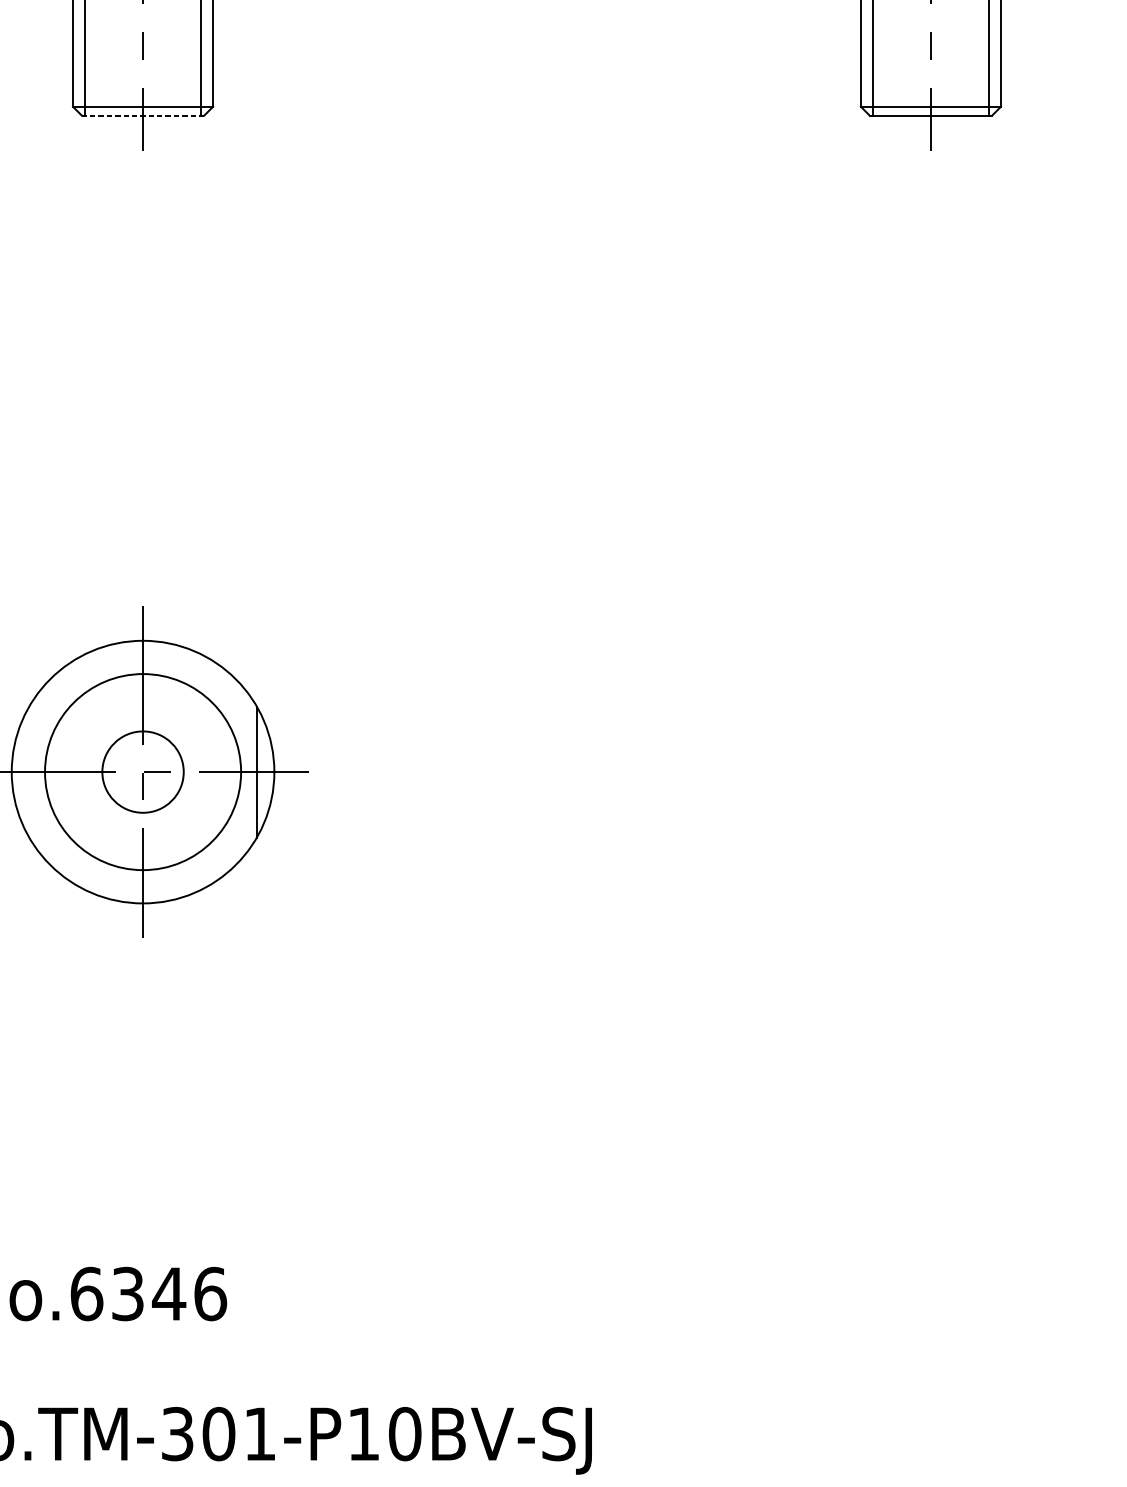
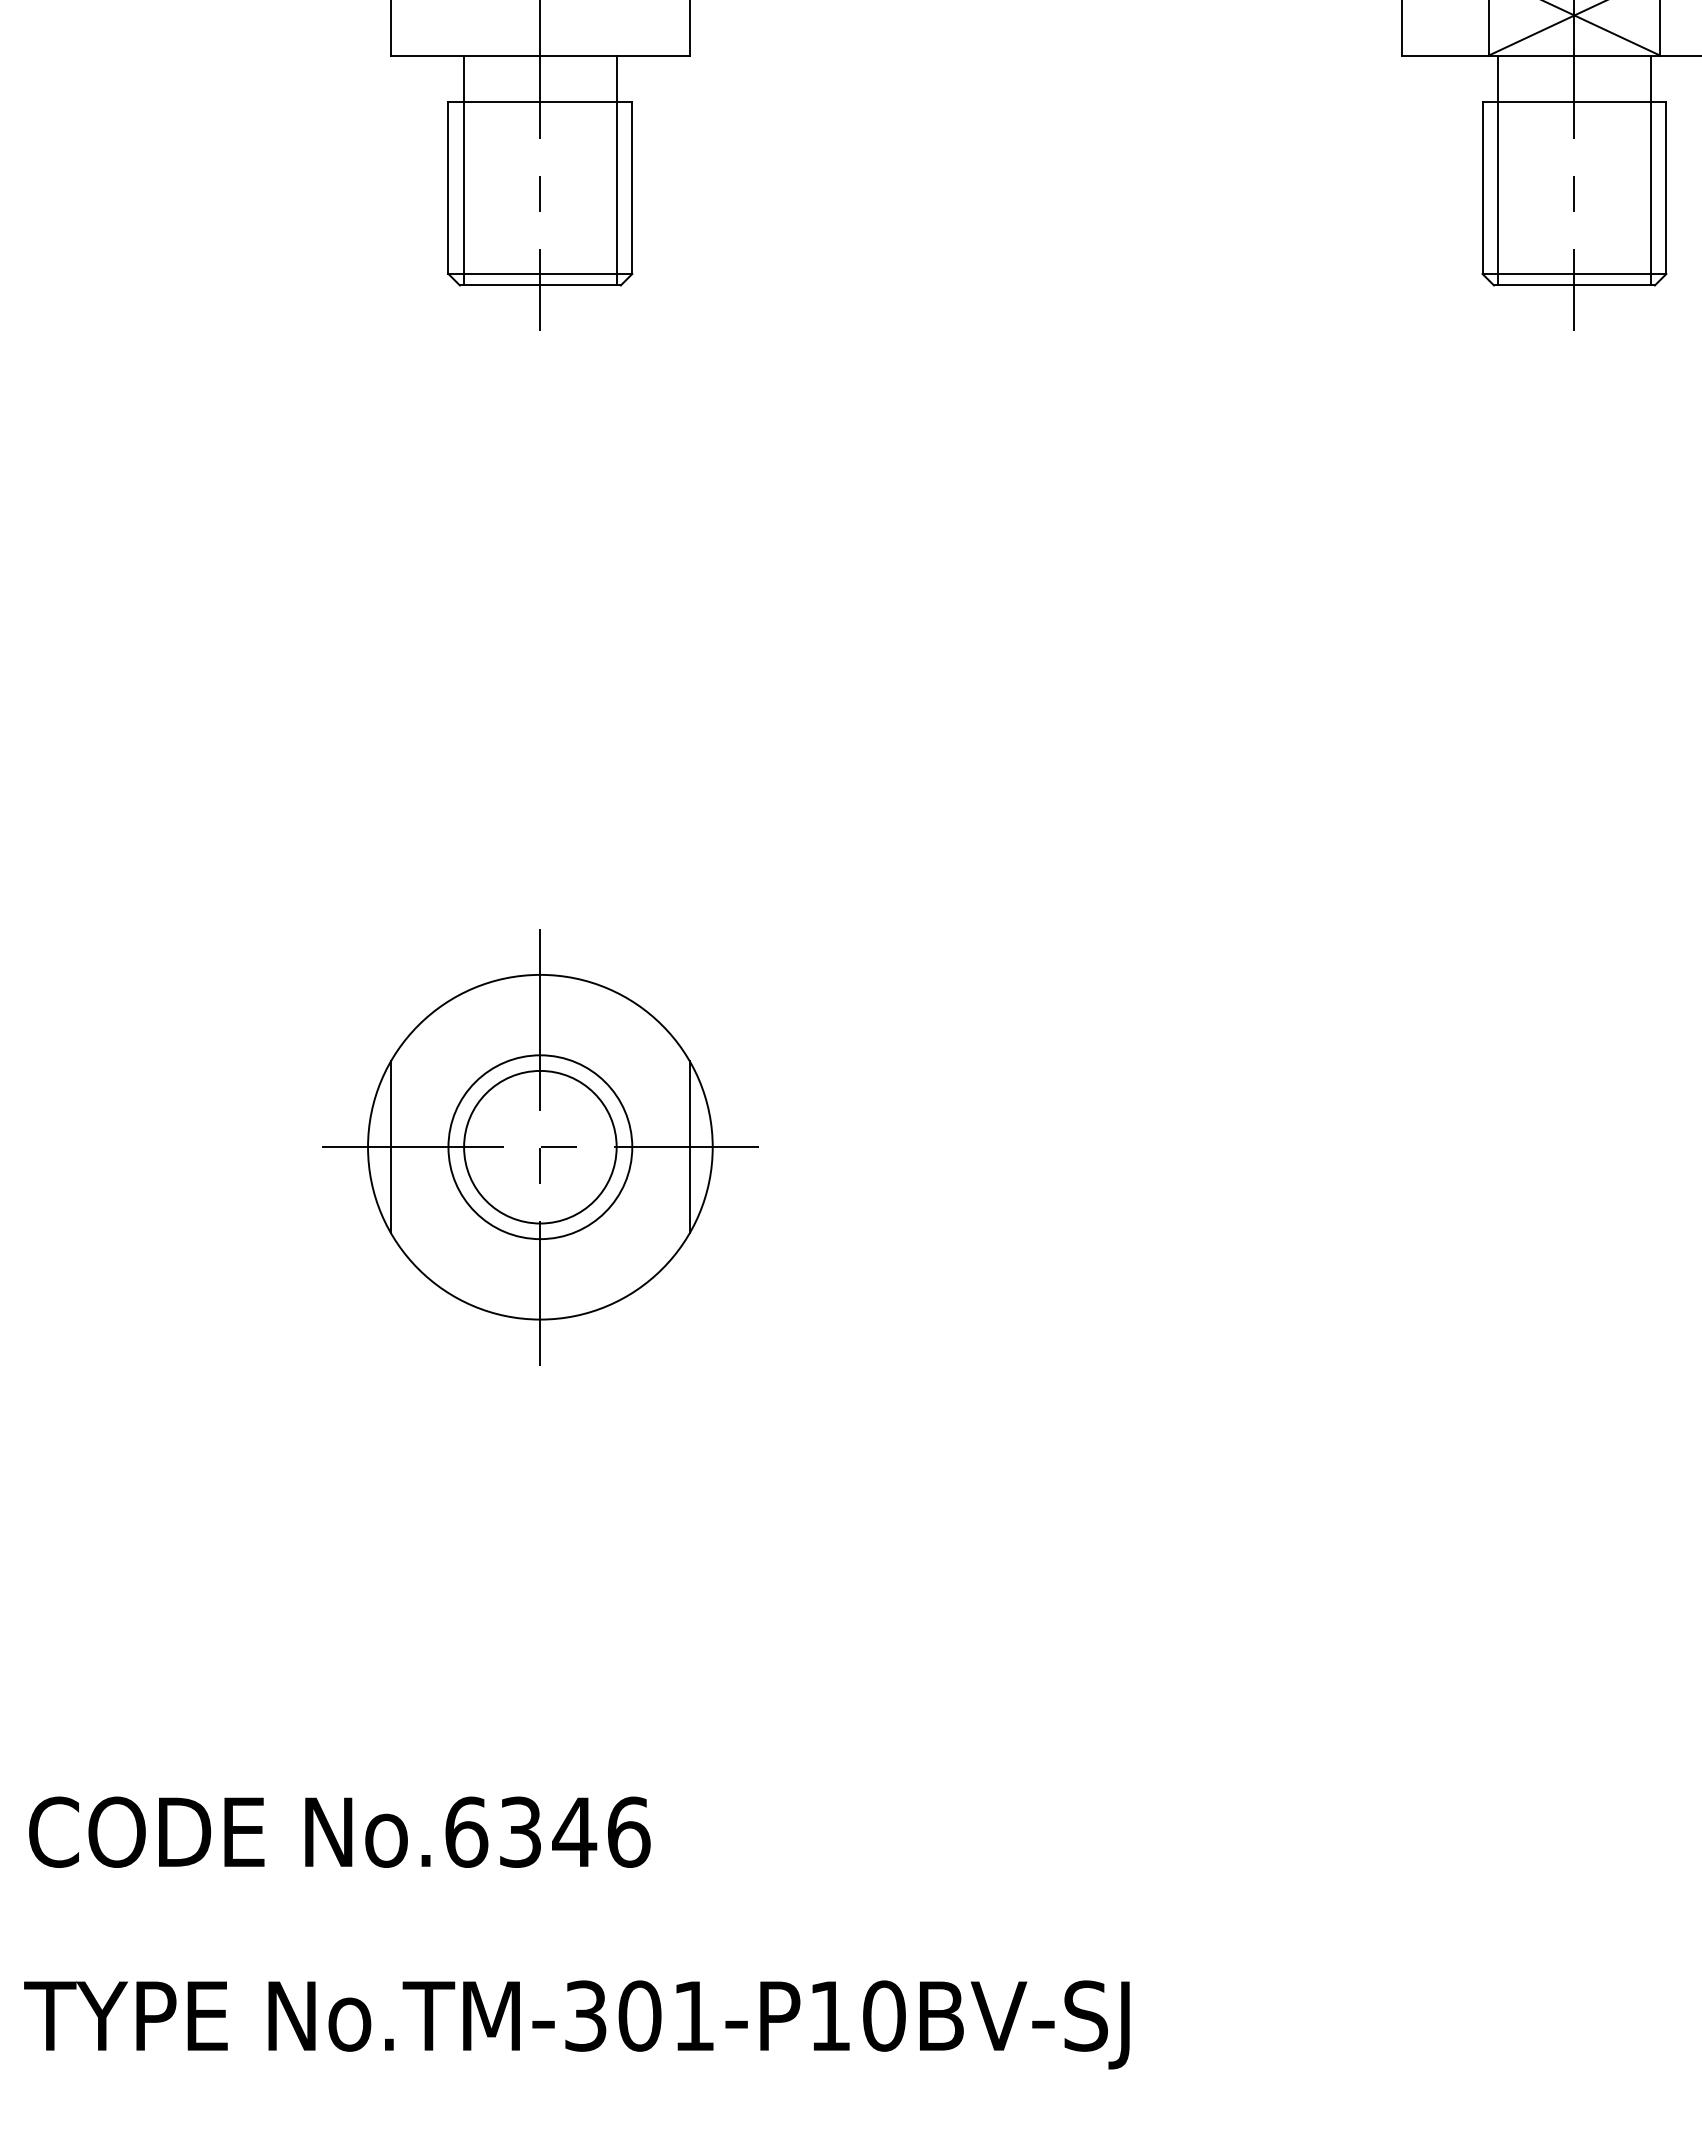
line: (142, 115) -> (539, 285), dashed -> solid
circle: (143, 771) -> (540, 1146), size x1.43
line: (29, 772) -> (391, 1147), added
circle: (143, 772) -> (540, 1147), size x0.71

